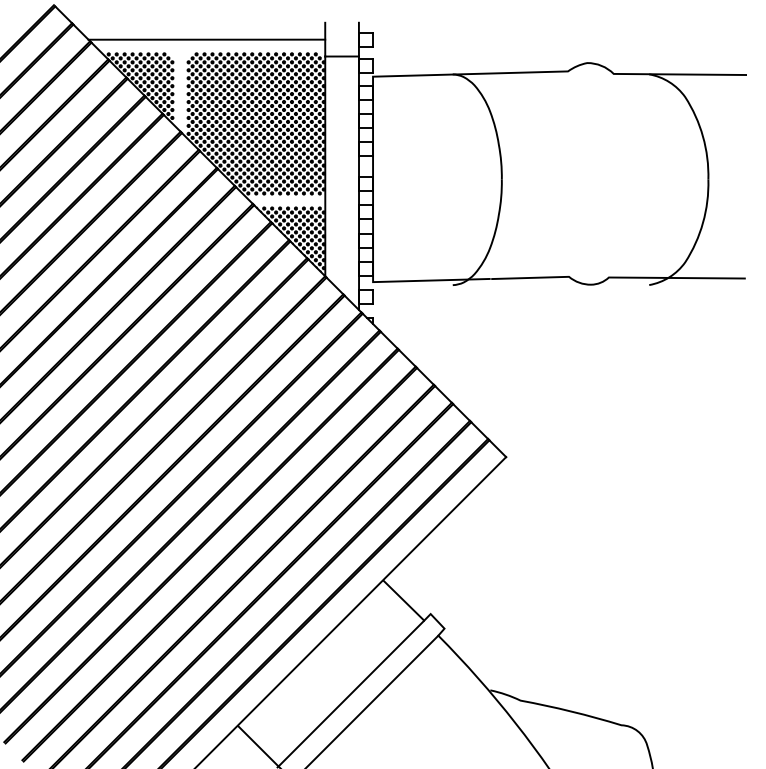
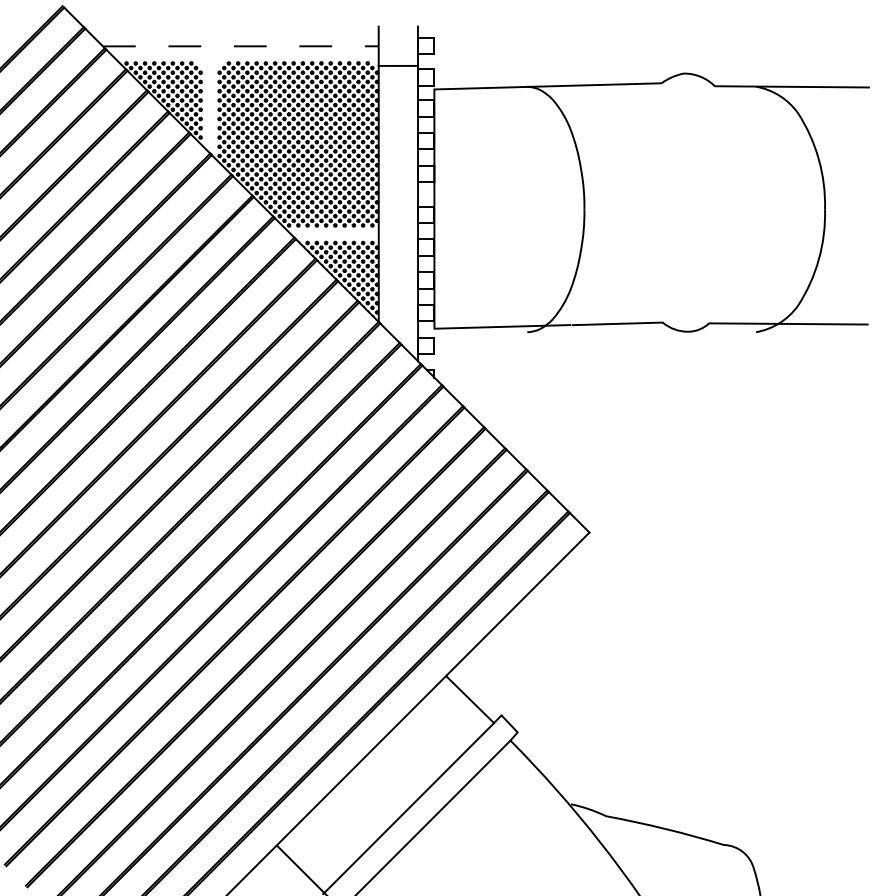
line: (207, 39) -> (241, 46), solid -> dashed

